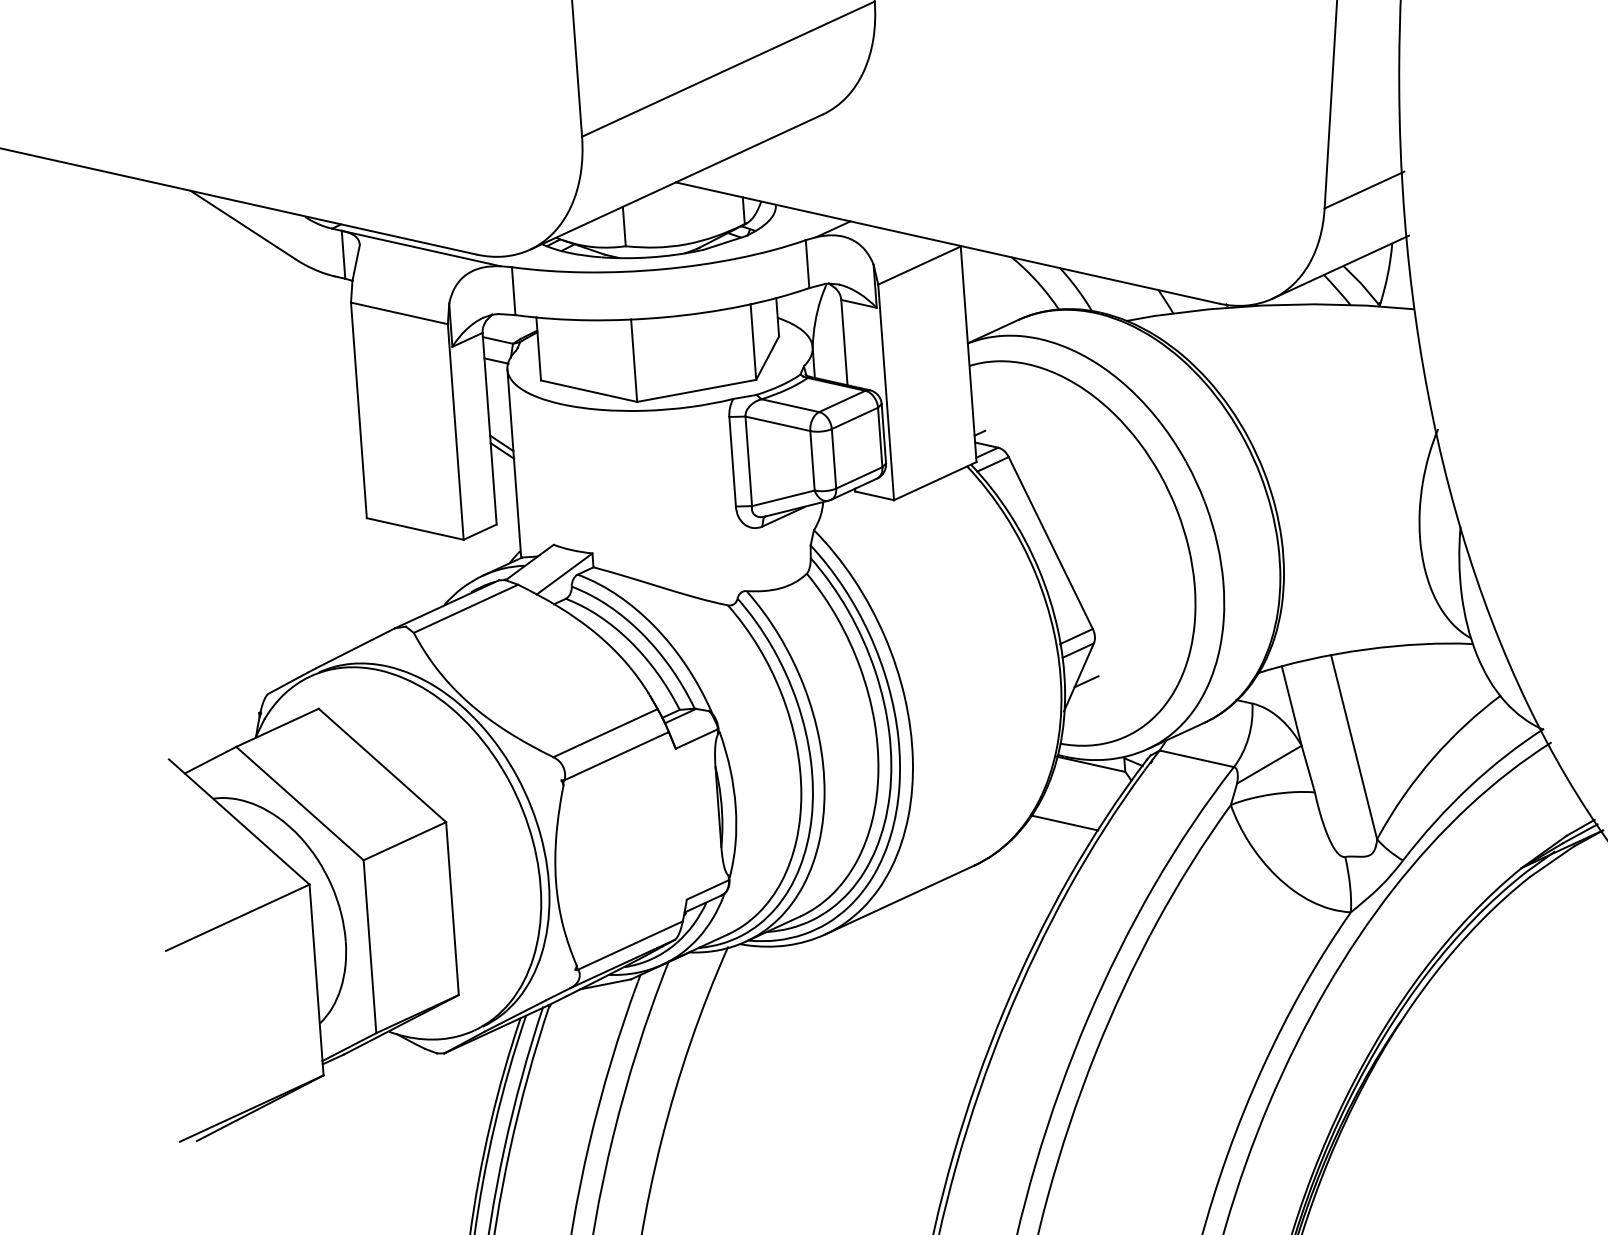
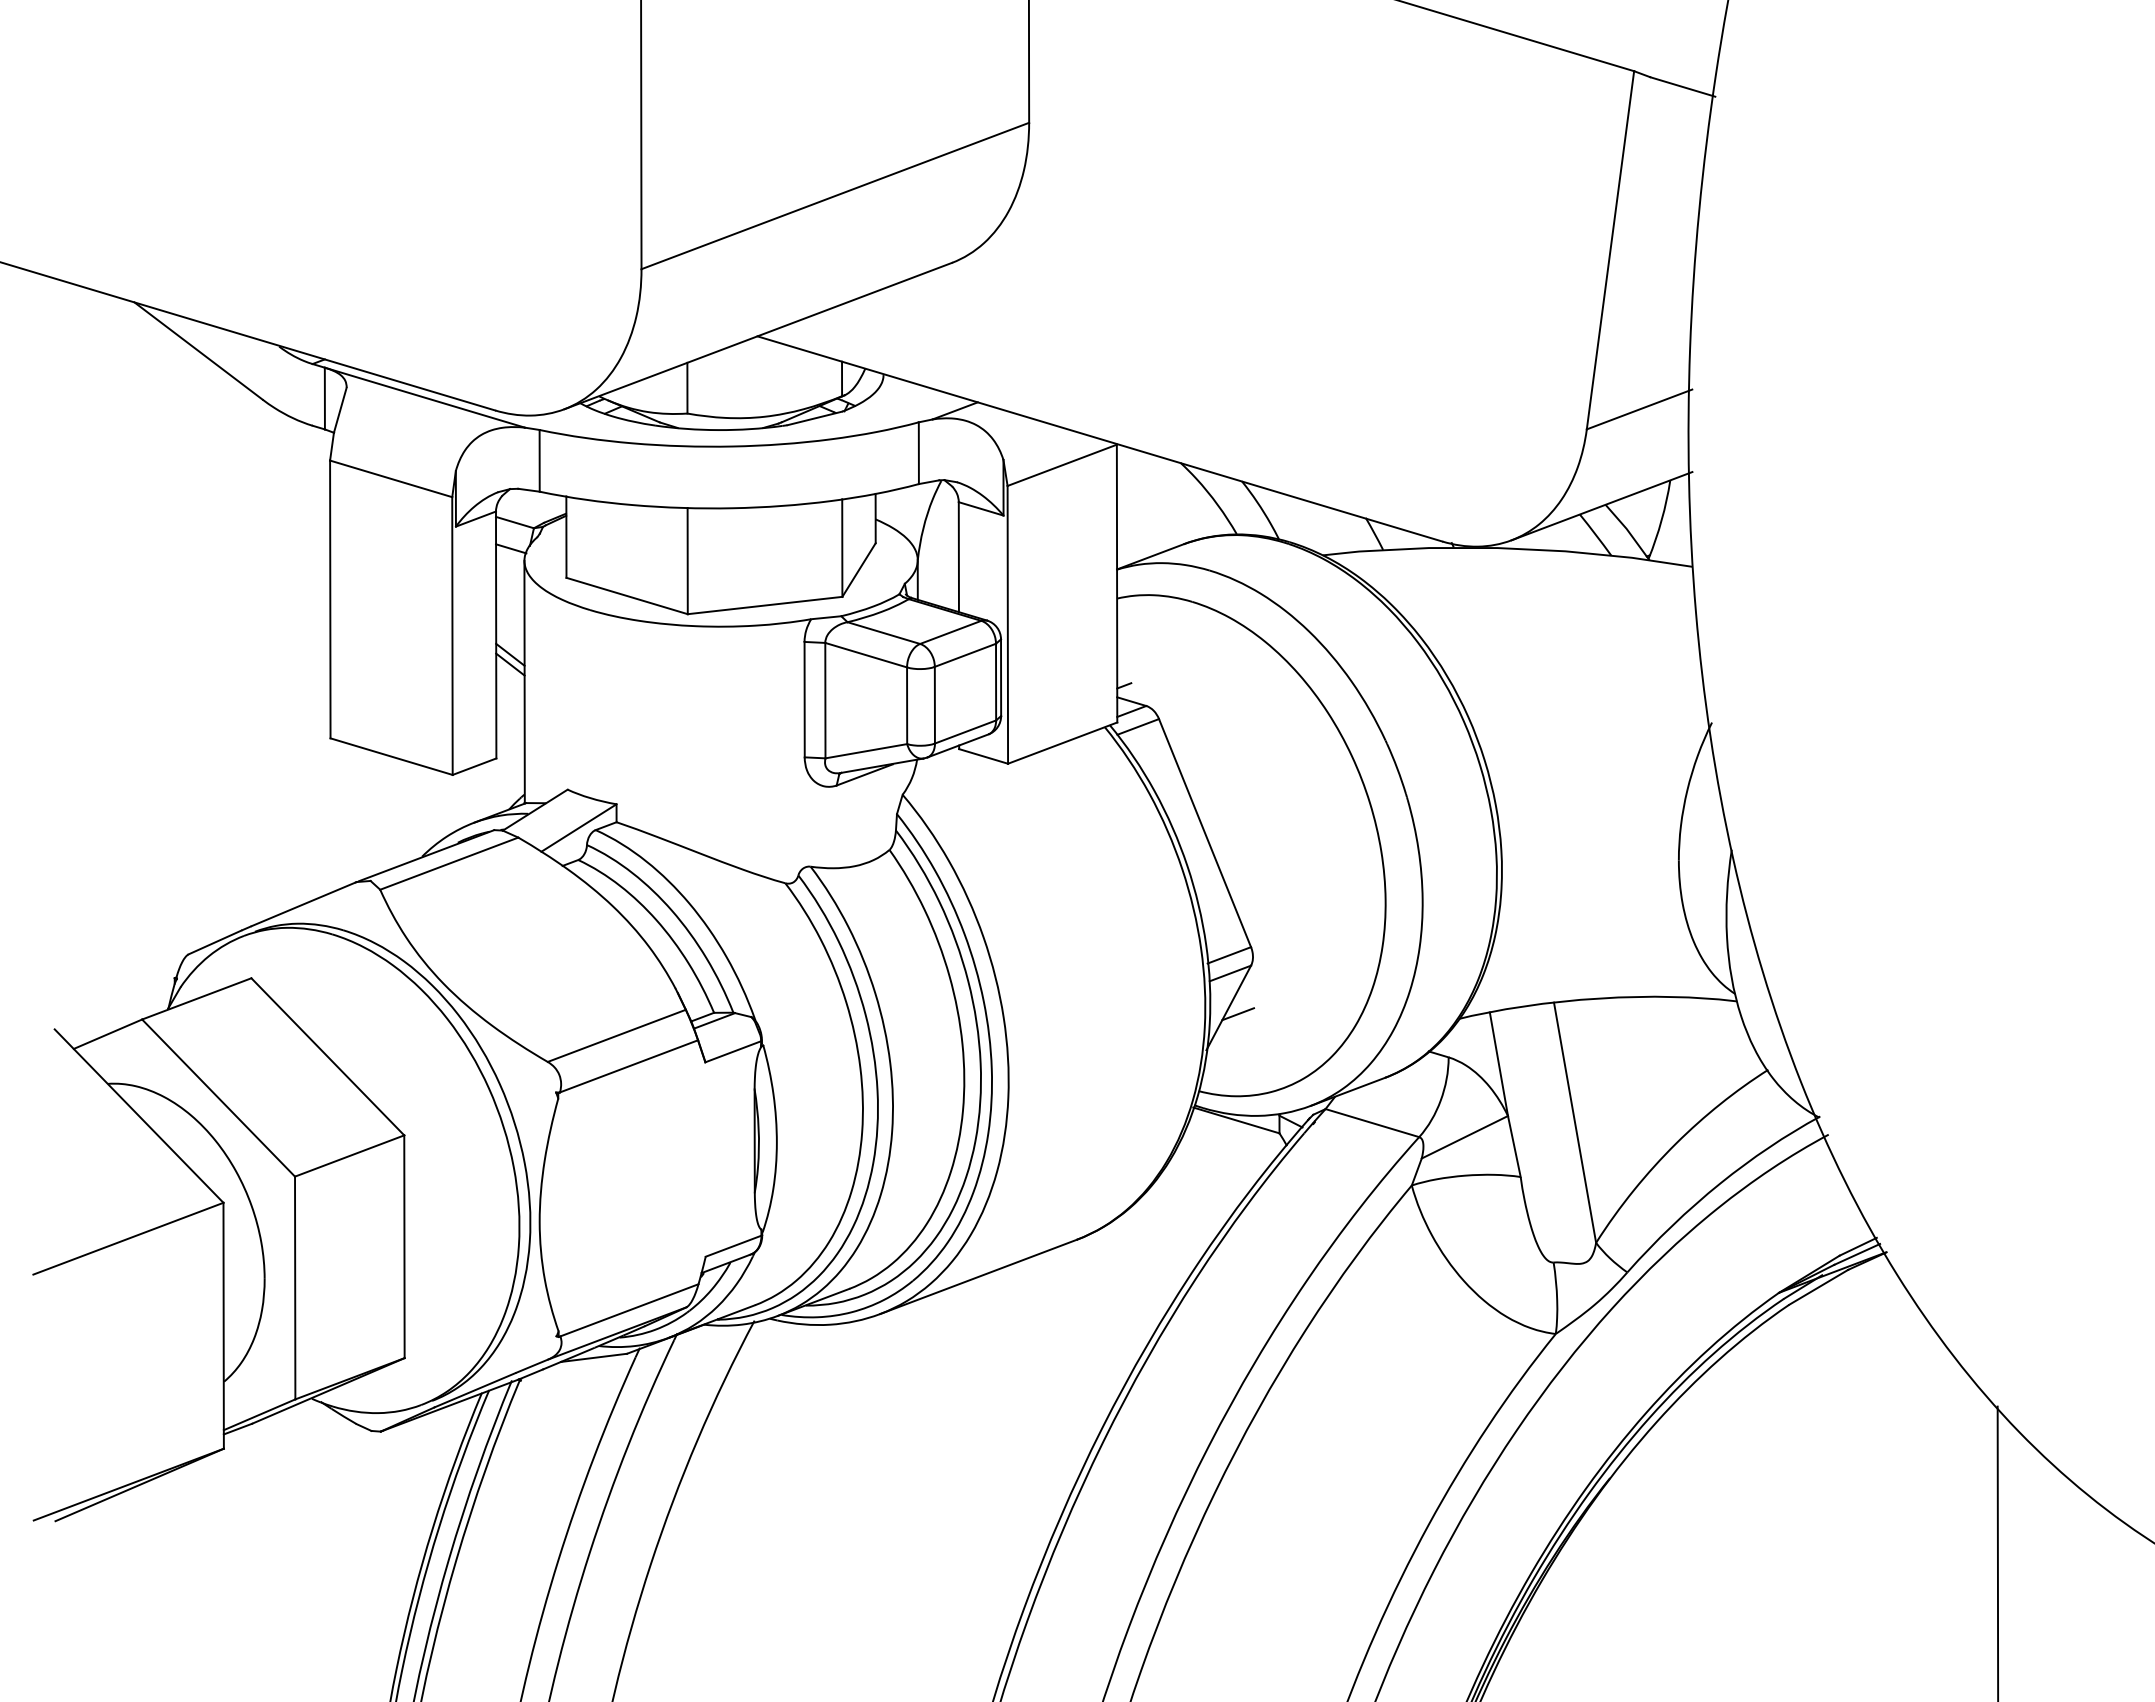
line: (1064, 822) -> (1196, 1192), removed

